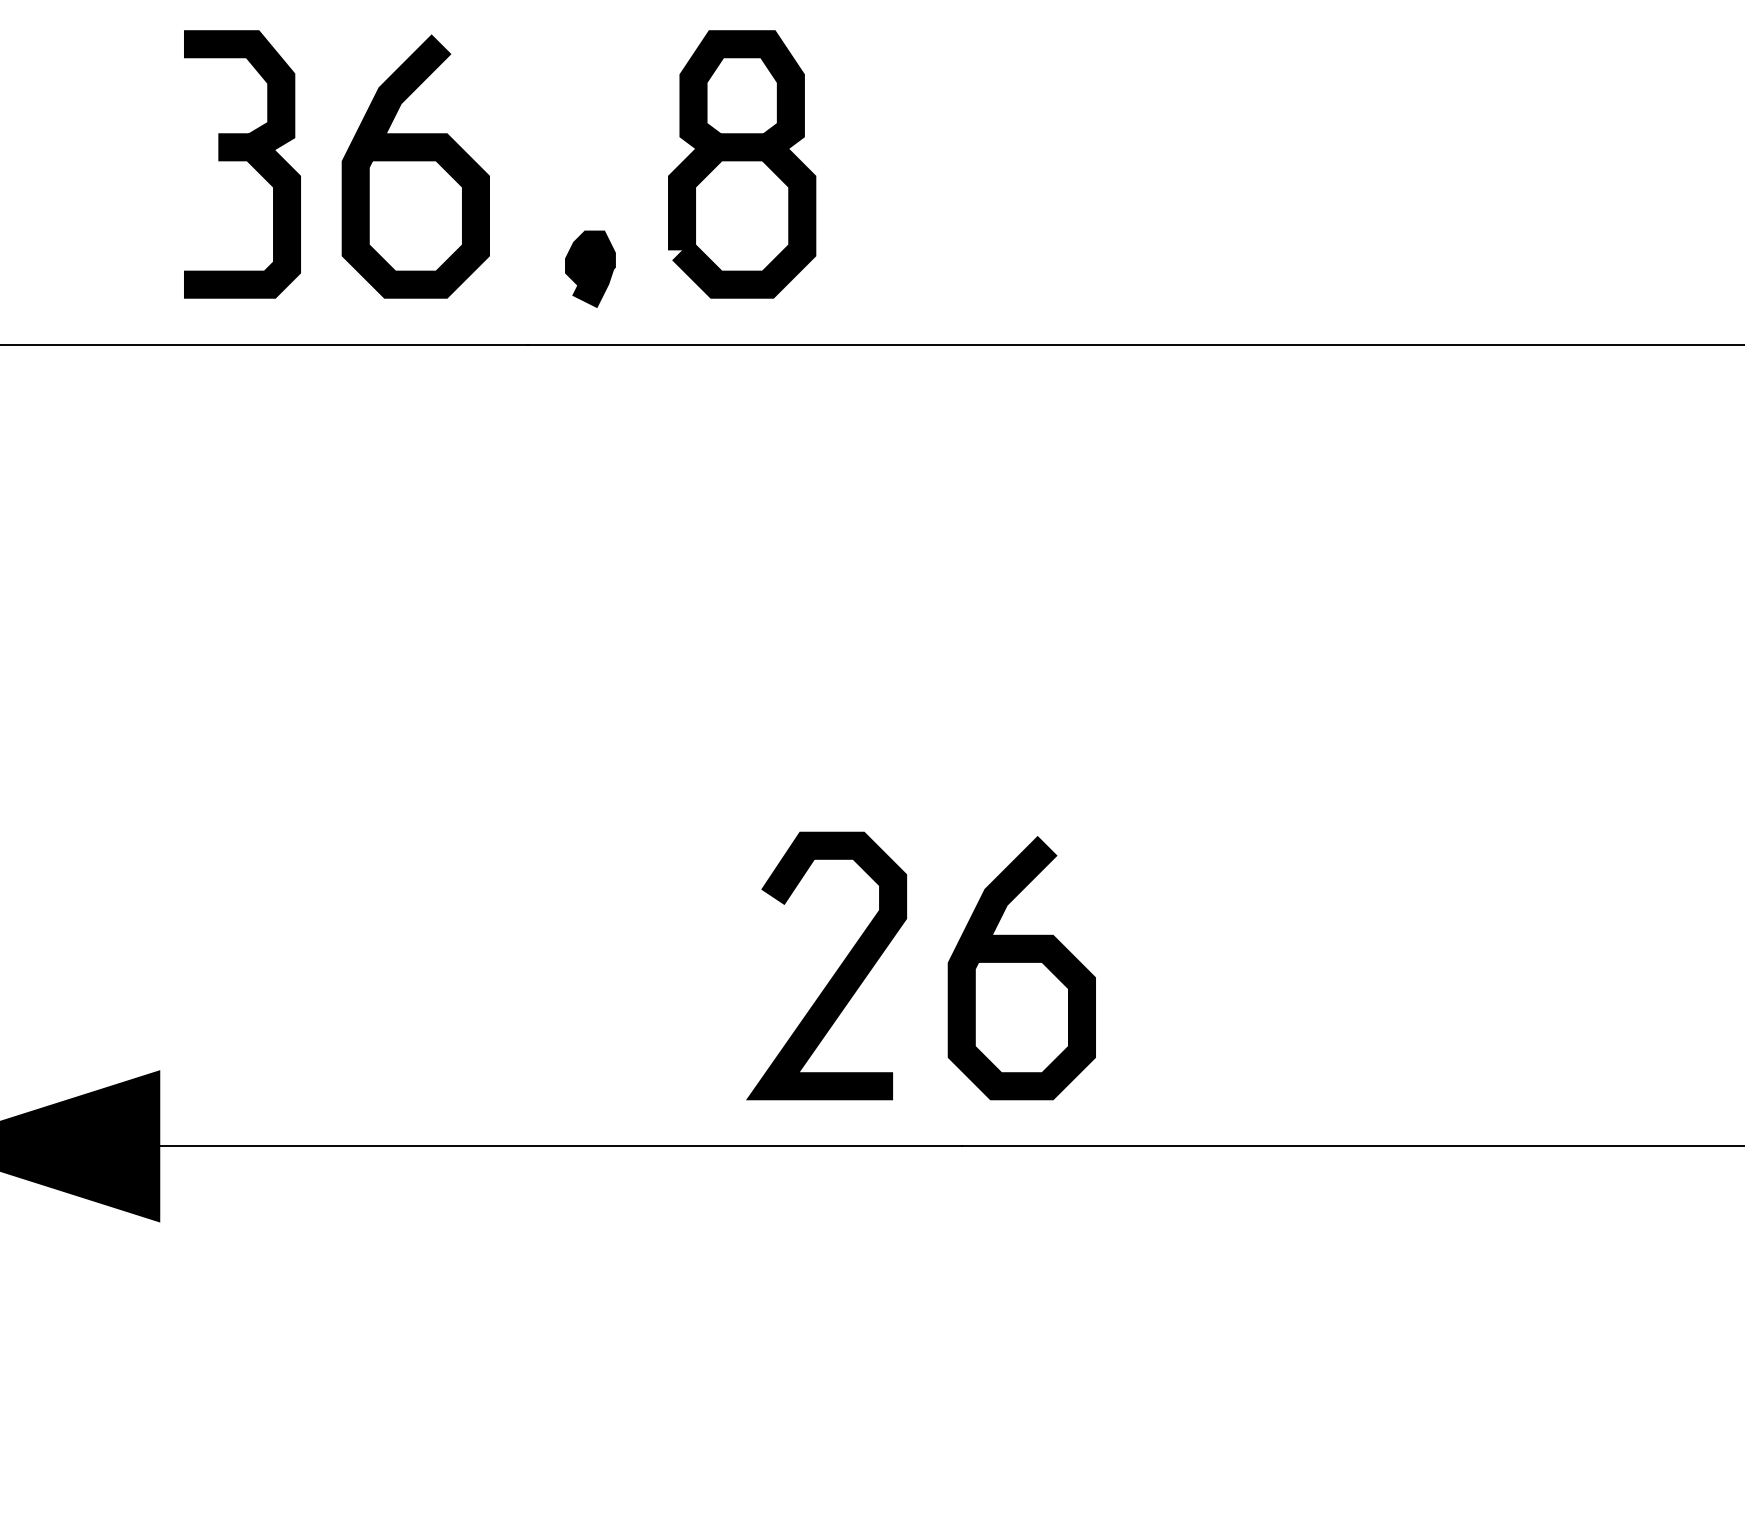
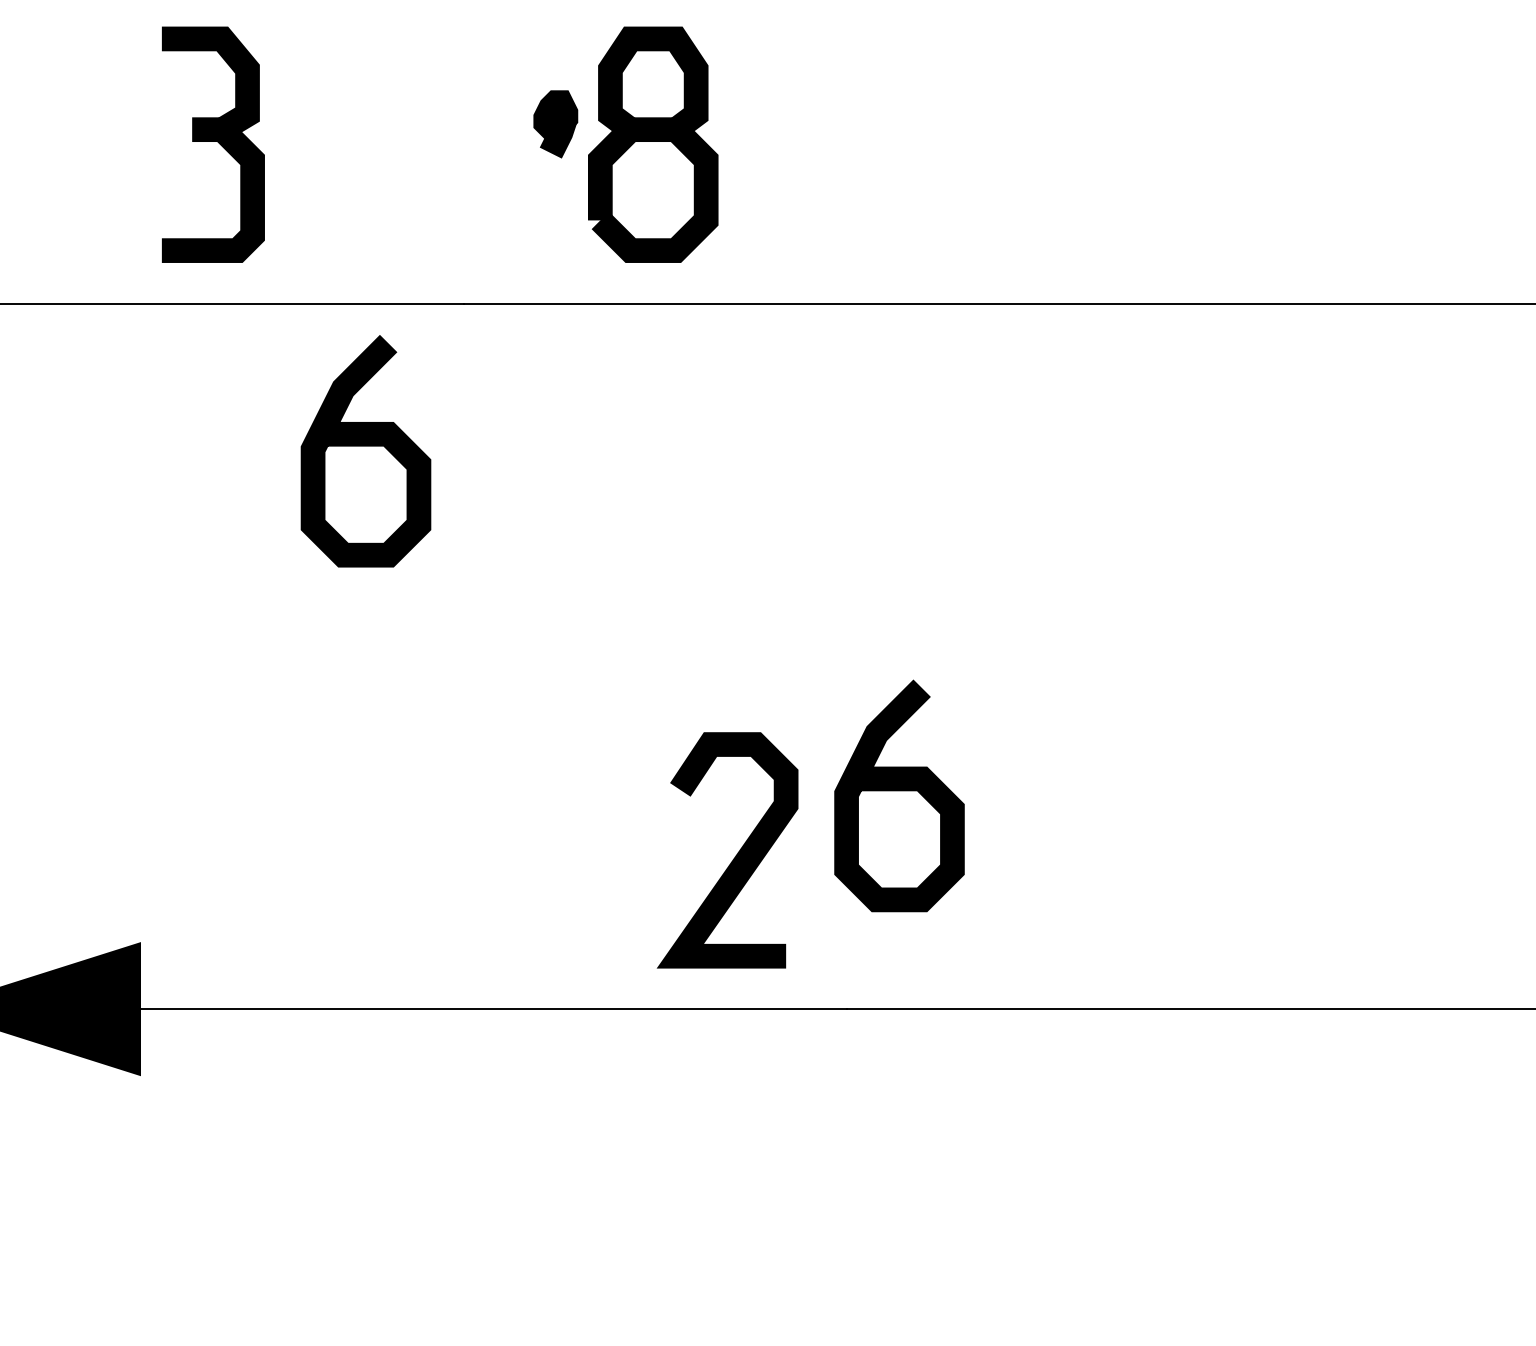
curve: (415, 161) -> (365, 446), moved
part: (590, 268) -> (555, 123), moved
curve: (1021, 962) -> (899, 790), moved

